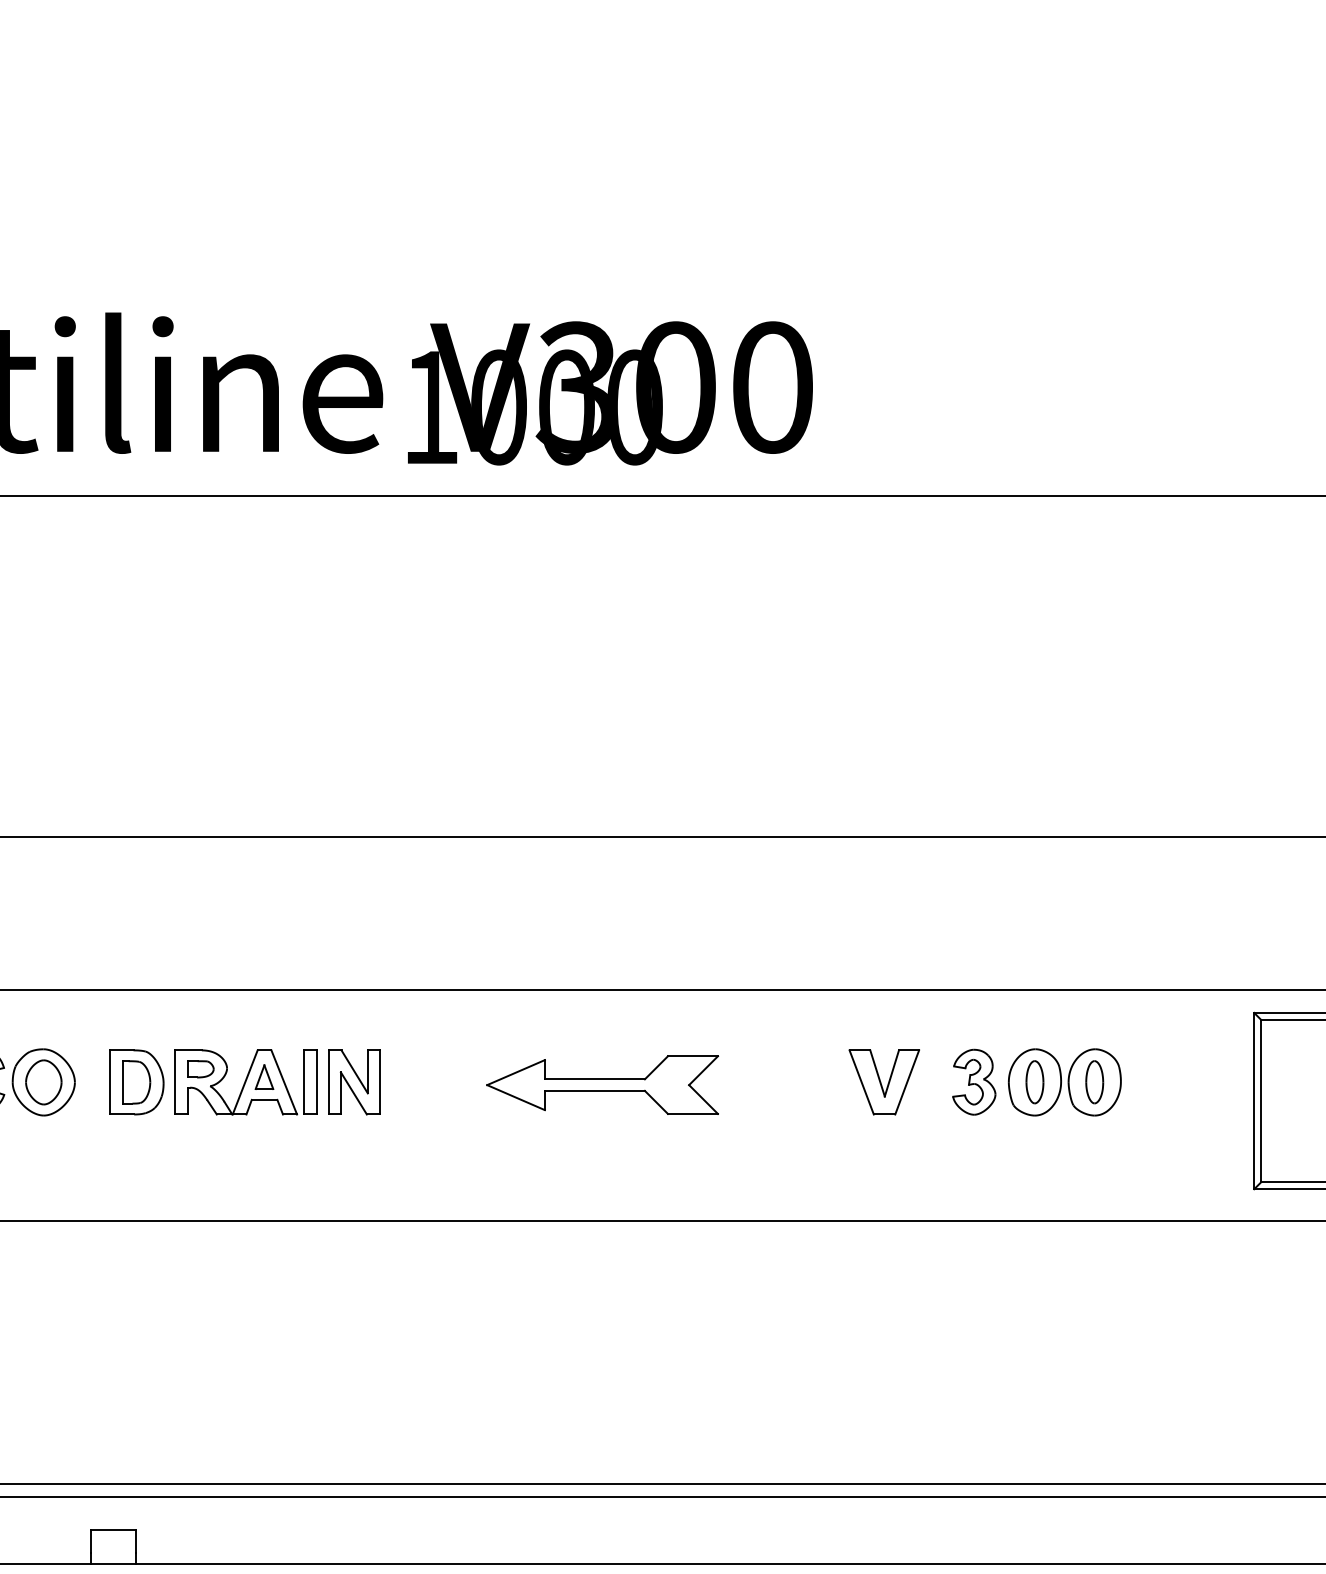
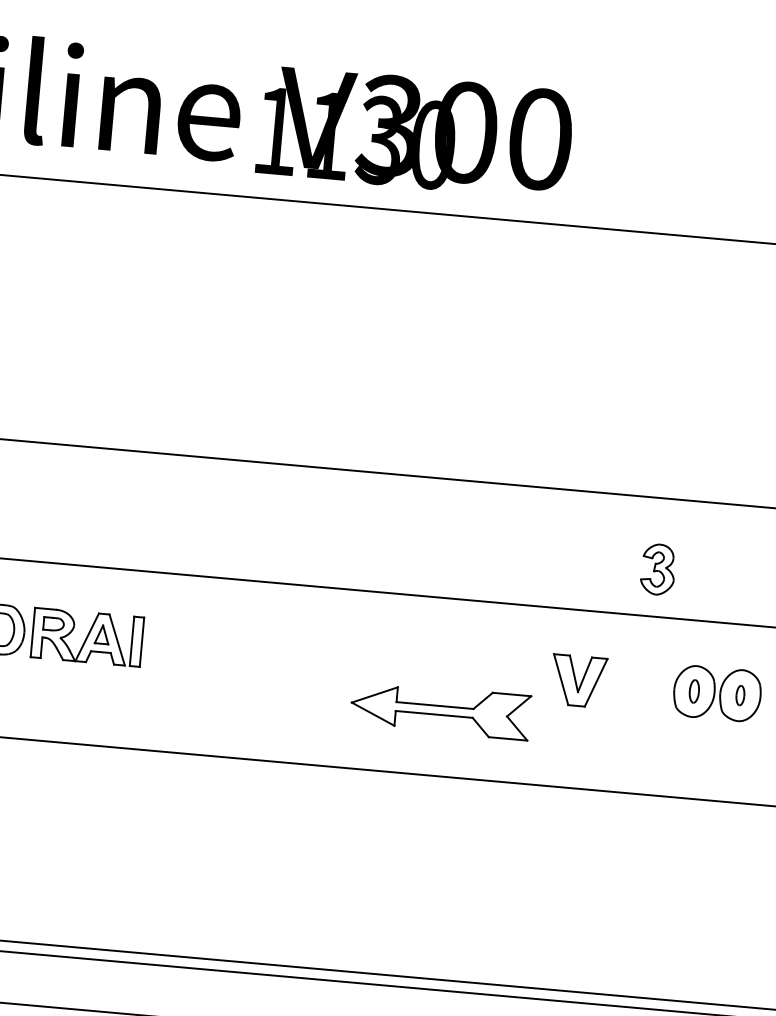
text: (532, 407) -> (354, 138), 1000 -> 1130
part: (974, 1081) -> (658, 569), moved
part: (354, 1082) -> (171, 644), removed
part: (1034, 1082) -> (694, 691), size x0.7
part: (1094, 1082) -> (740, 695), size x0.6
part: (602, 1084) -> (440, 710), moved

